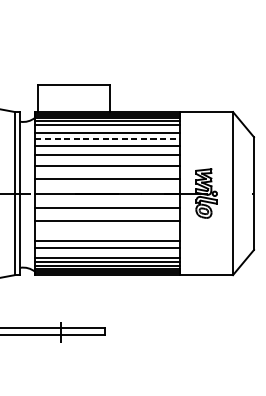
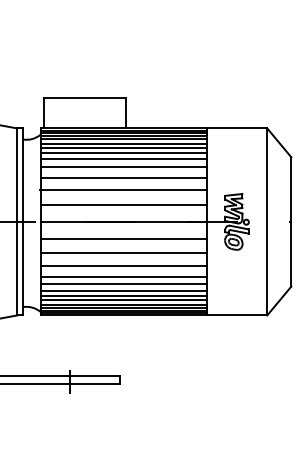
line: (107, 128) -> (123, 147), added
line: (108, 139) -> (124, 159), dashed -> solid
line: (107, 232) -> (123, 266), added
line: (107, 254) -> (123, 291), added

